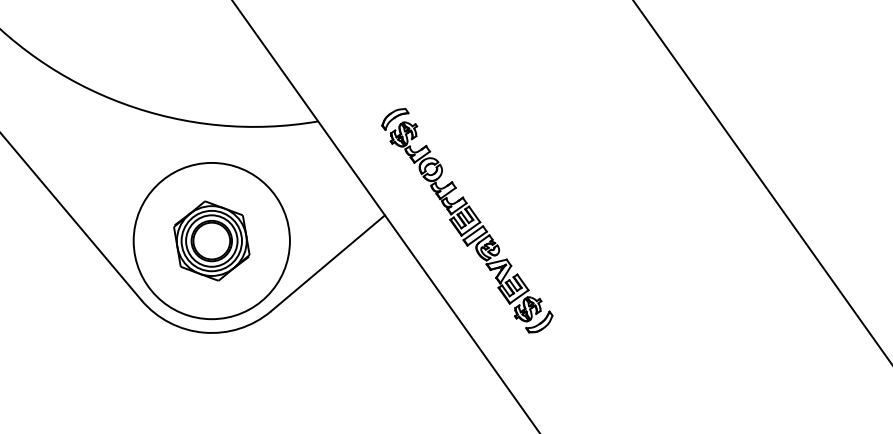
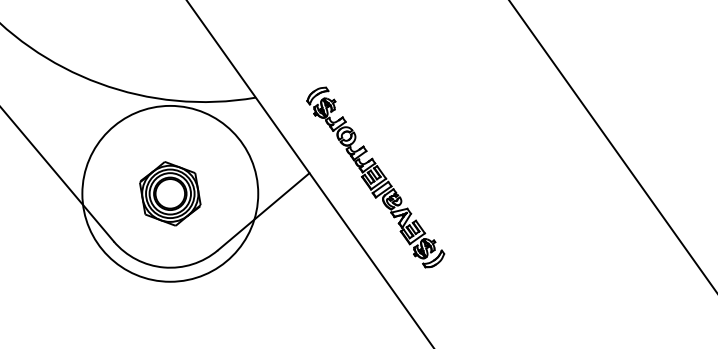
circle: (211, 240) -> (170, 193), size x1.4

